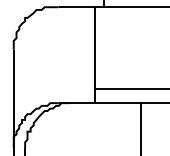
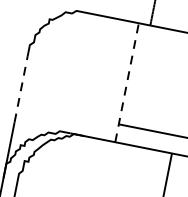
line: (94, 55) -> (126, 83), solid -> dashed
line: (13, 76) -> (20, 89), solid -> dashed

